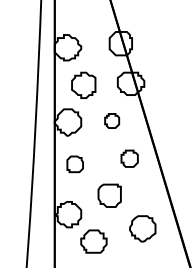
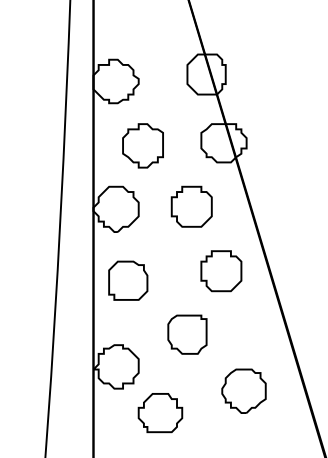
part: (111, 120) -> (190, 205), size x1.67
part: (129, 158) -> (221, 270), size x1.43
part: (75, 164) -> (128, 281), size x1.43

